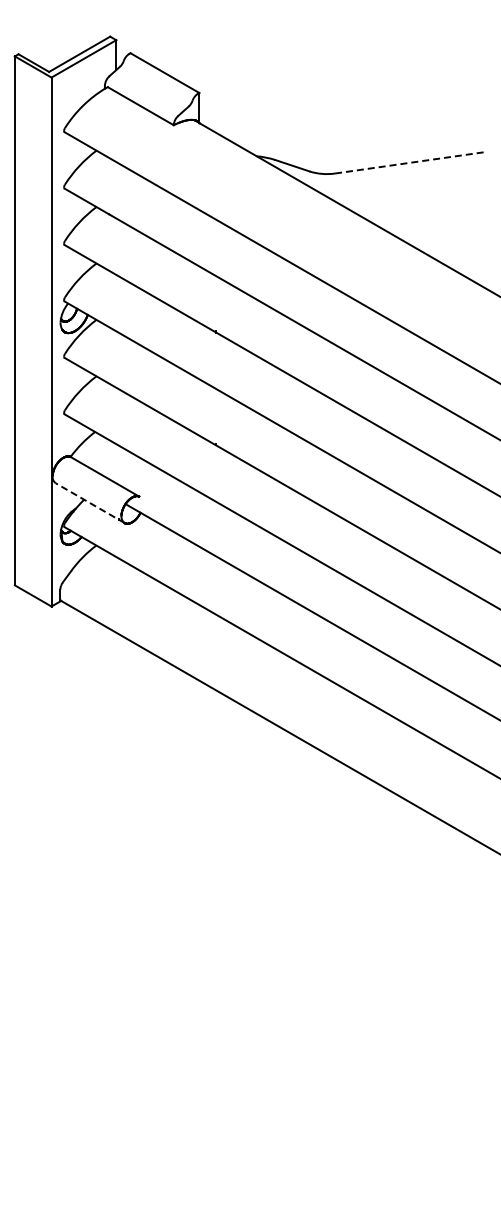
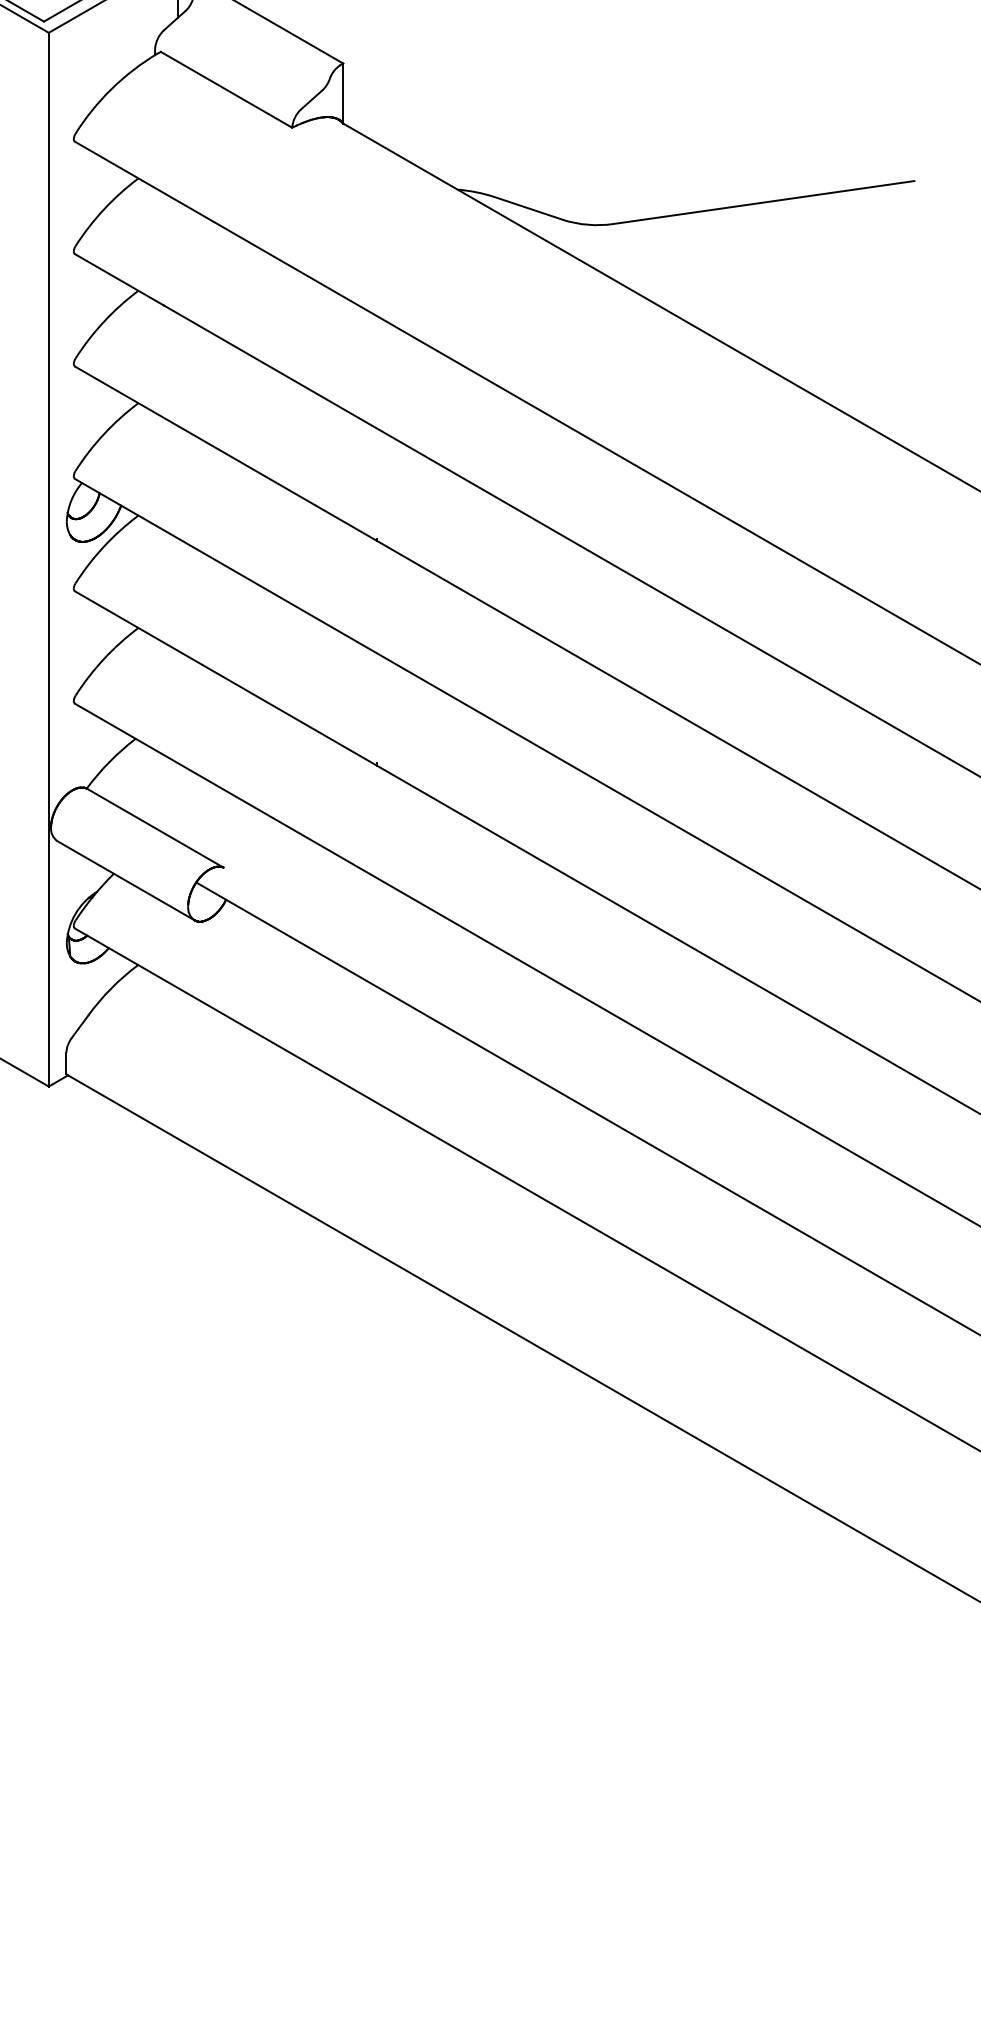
line: (411, 162) -> (765, 202), dashed -> solid
line: (90, 503) -> (126, 881), dashed -> solid

